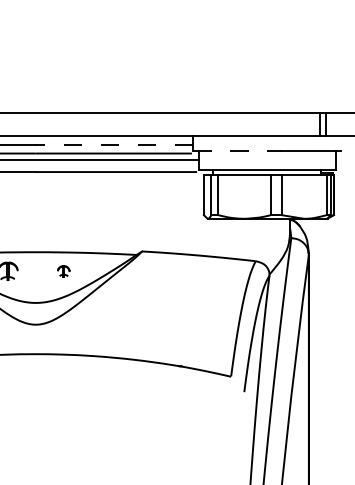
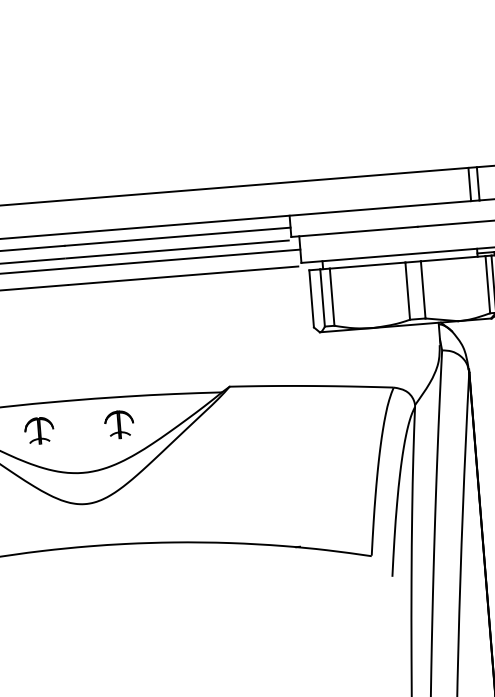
line: (114, 144) -> (177, 236), dashed -> solid
line: (237, 151) -> (354, 232), dashed -> solid
part: (63, 271) -> (119, 424), size x1.67

